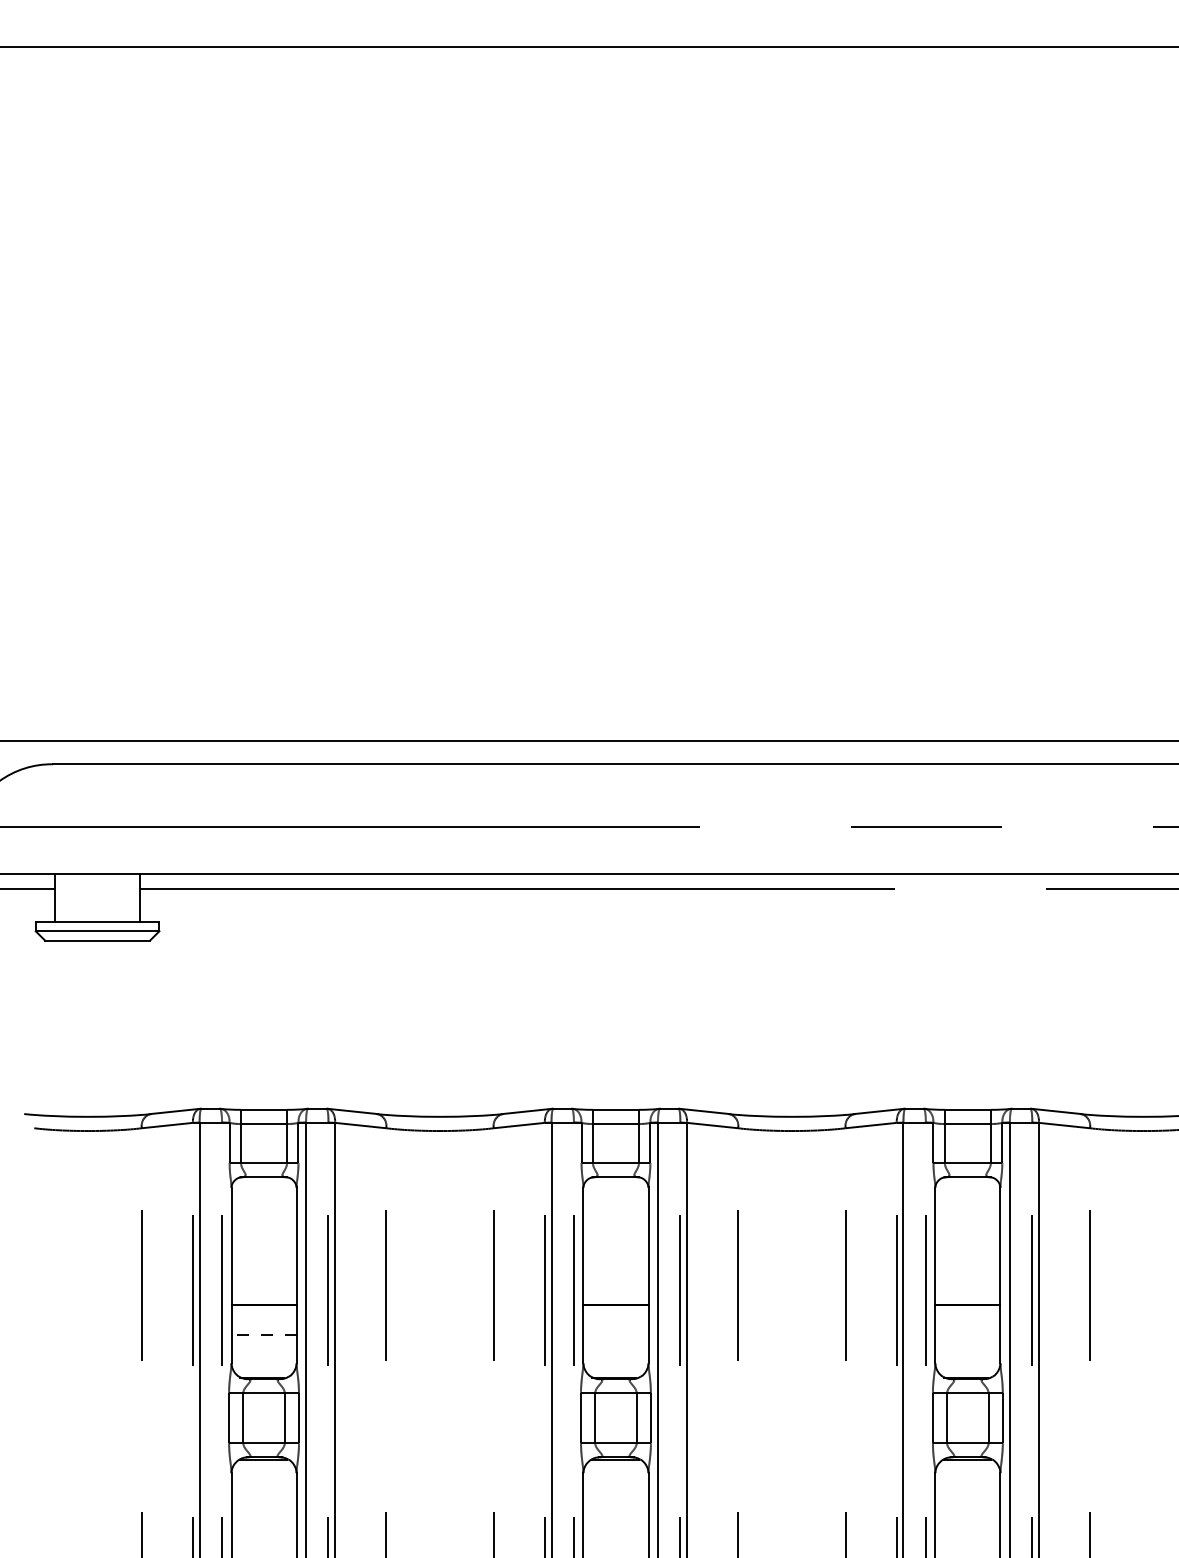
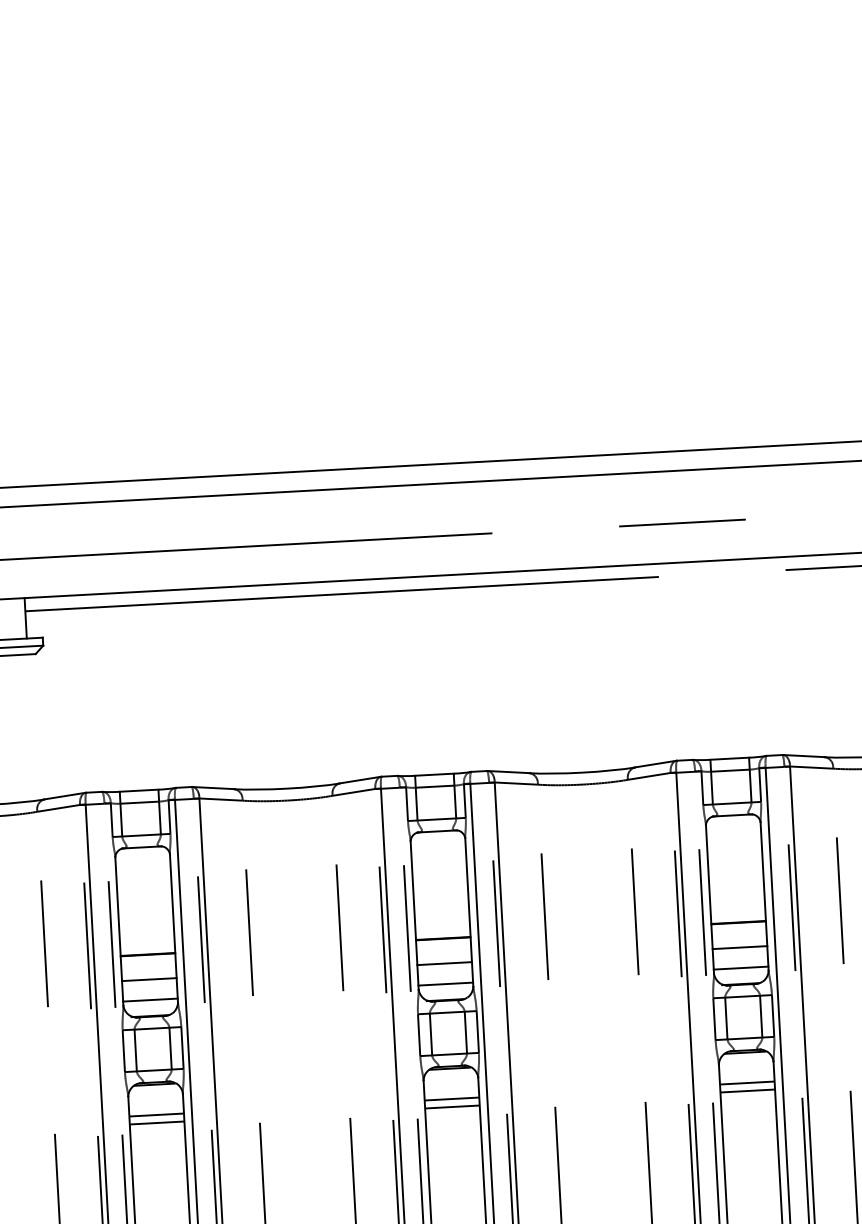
line: (264, 1334) -> (149, 979), dashed -> solid
line: (615, 1334) -> (444, 963), added
line: (967, 1334) -> (739, 947), added
line: (263, 1359) -> (150, 1000), added
line: (615, 1359) -> (445, 984), added
line: (967, 1359) -> (740, 968), added
line: (263, 1496) -> (156, 1115), added
line: (615, 1496) -> (451, 1099), added
line: (967, 1496) -> (747, 1083), added
line: (263, 1505) -> (156, 1122), added
line: (615, 1505) -> (452, 1106), added
line: (967, 1505) -> (747, 1090), added

